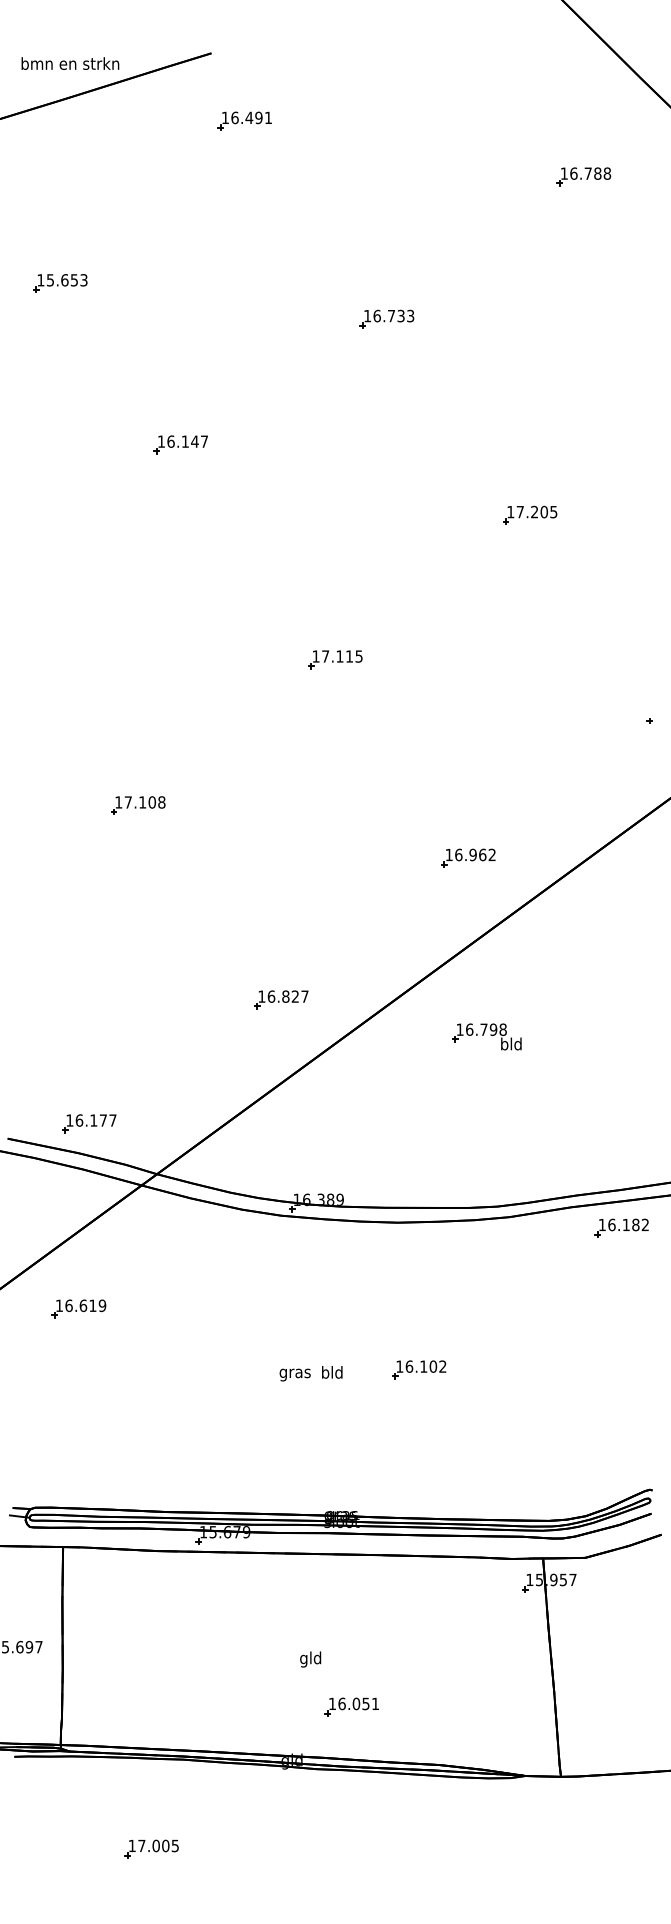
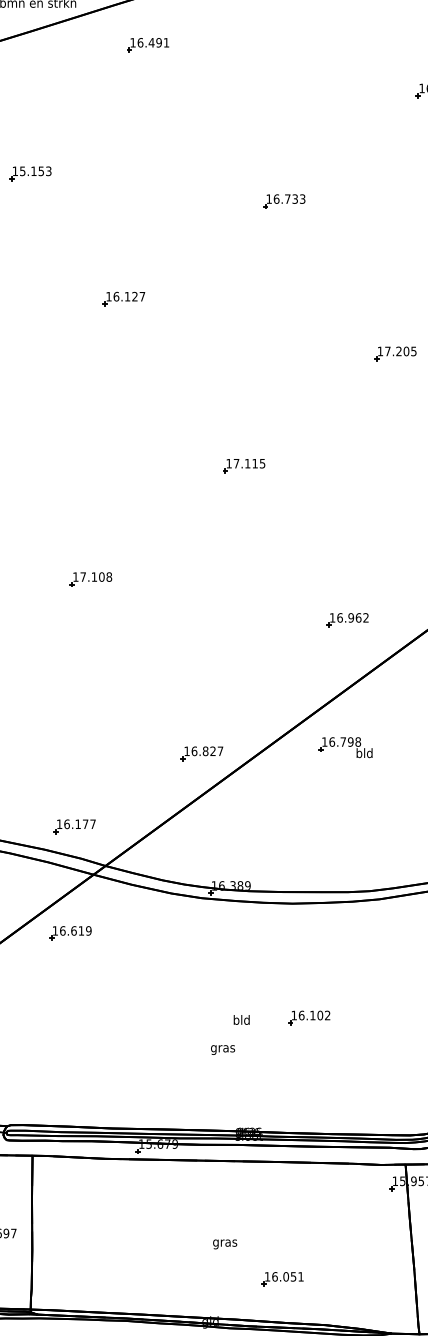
part: (244, 120) -> (147, 44), moved
text: (64, 280) -> (33, 171), 15.653 -> 15.153
text: (194, 441) -> (134, 296), 16.147 -> 16.127
part: (281, 999) -> (202, 753), moved
part: (486, 1036) -> (345, 747), moved
part: (89, 1123) -> (74, 826), moved
part: (78, 1308) -> (70, 933), moved
text: (294, 1374) -> (222, 1049), moved
text: (310, 1659) -> (224, 1243), gld -> gras
part: (351, 1706) -> (282, 1278), moved

